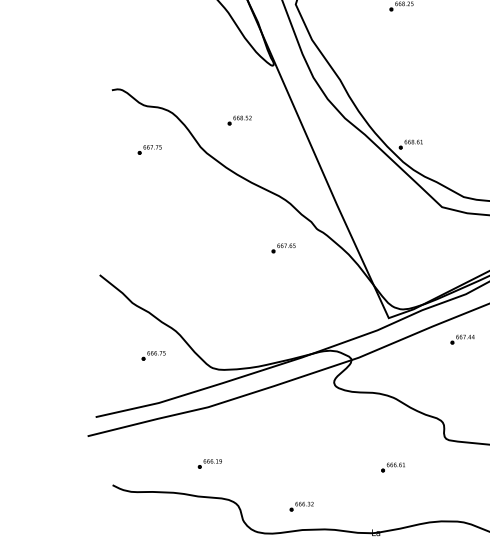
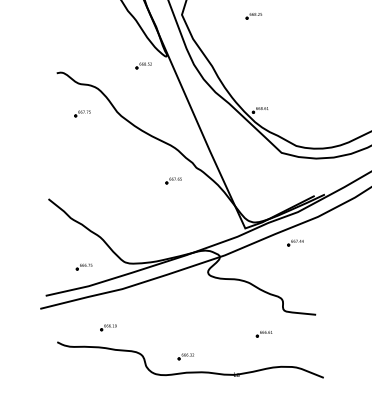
part: (239, 119) -> (143, 65), moved
part: (152, 354) -> (83, 266), moved
part: (209, 463) -> (108, 327), moved
part: (392, 468) -> (263, 334), moved

